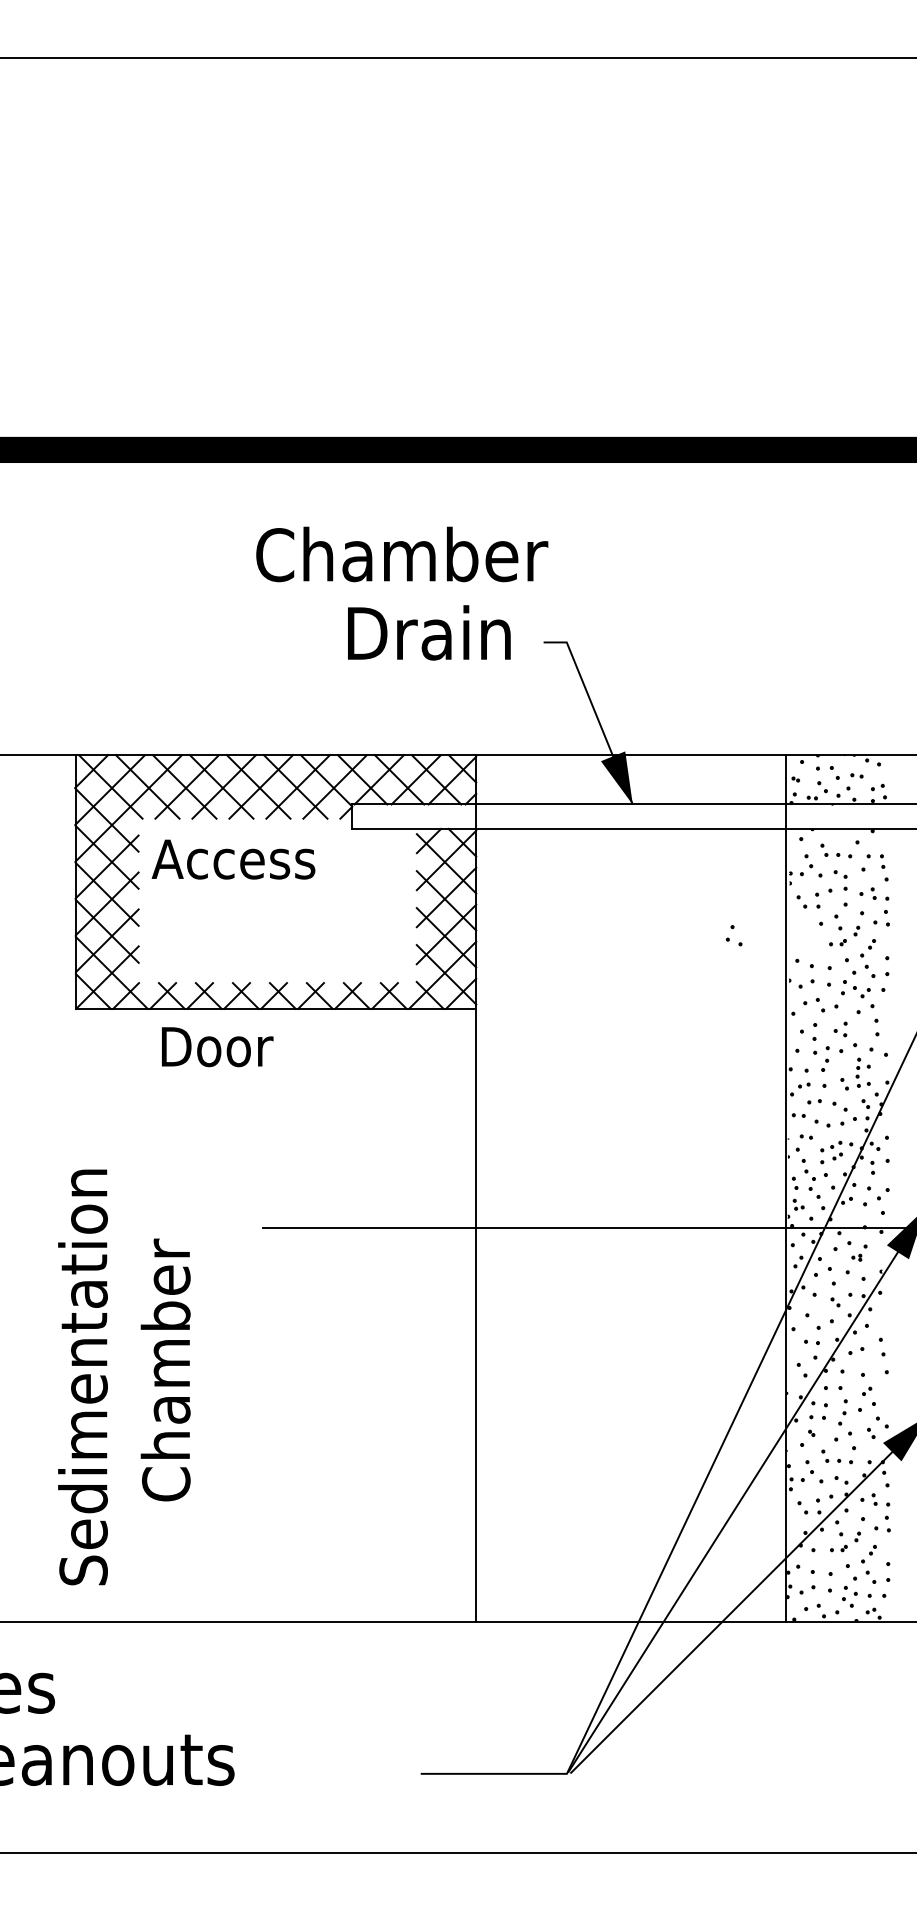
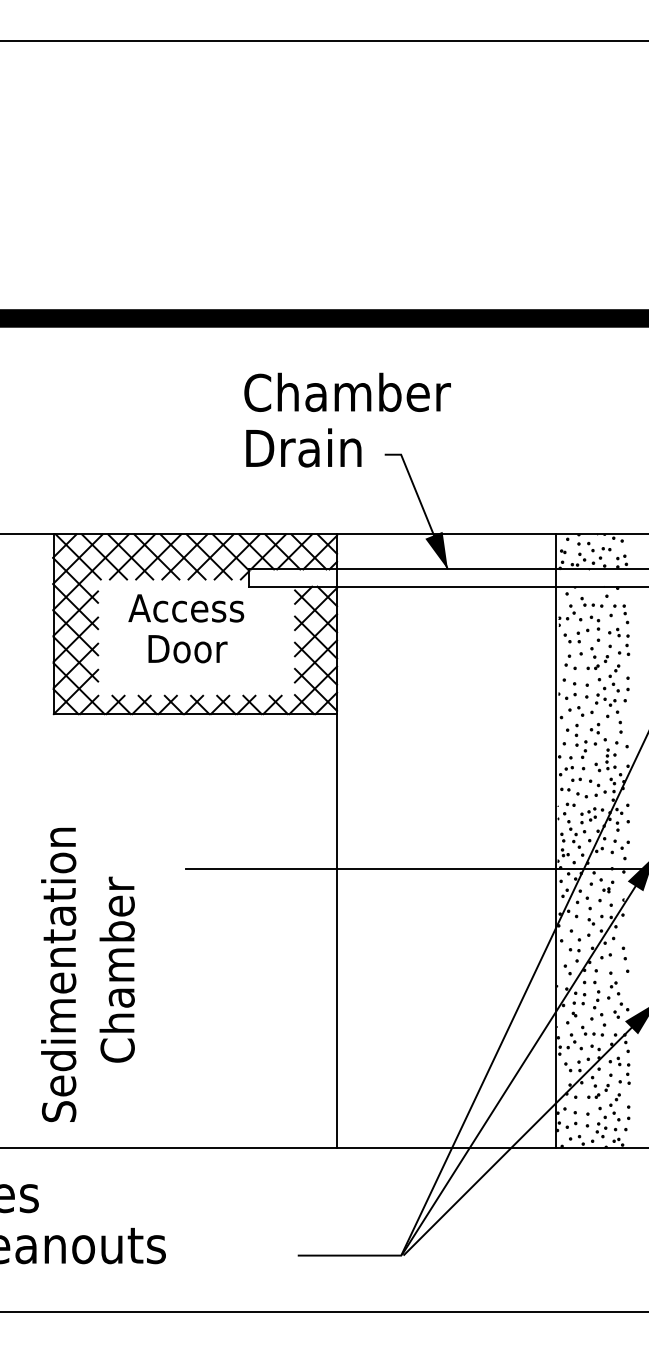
text: (401, 553) -> (347, 391), moved
text: (233, 859) -> (186, 608), moved
part: (733, 934) -> (570, 661), moved
text: (216, 1047) -> (187, 649), moved

